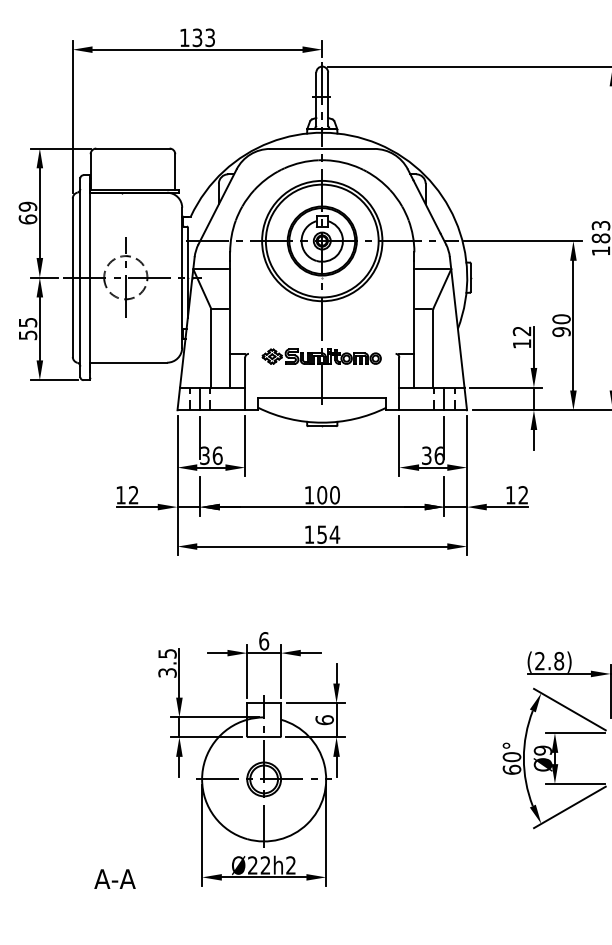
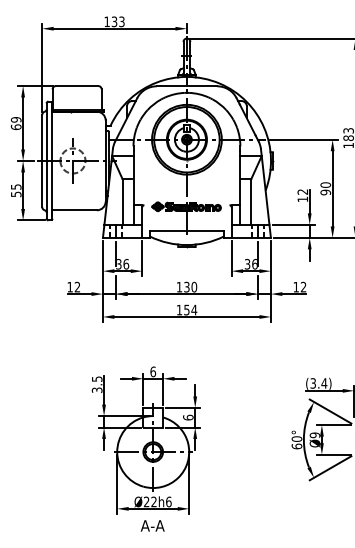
text: (321, 495) -> (186, 287), 100 -> 130
text: (549, 661) -> (318, 383), (2.8) -> (3.4)
text: (290, 864) -> (168, 501), Ø22h2 -> Ø22h6
text: (114, 878) -> (152, 525), moved

